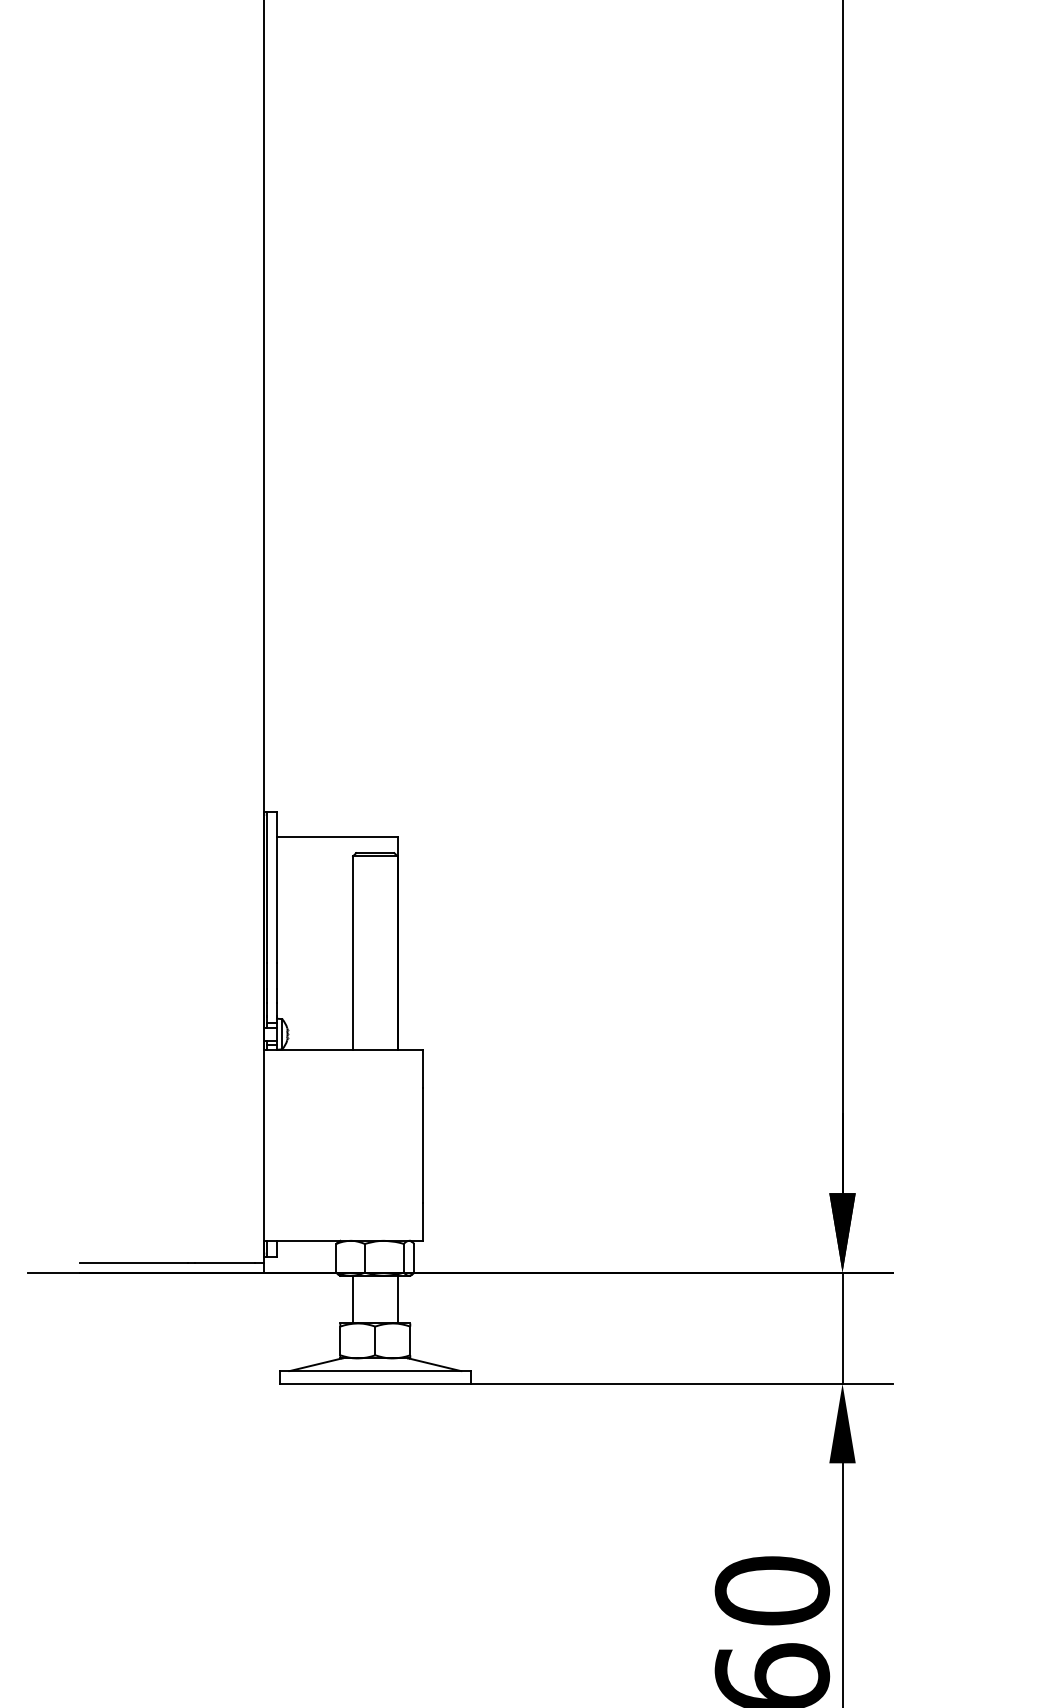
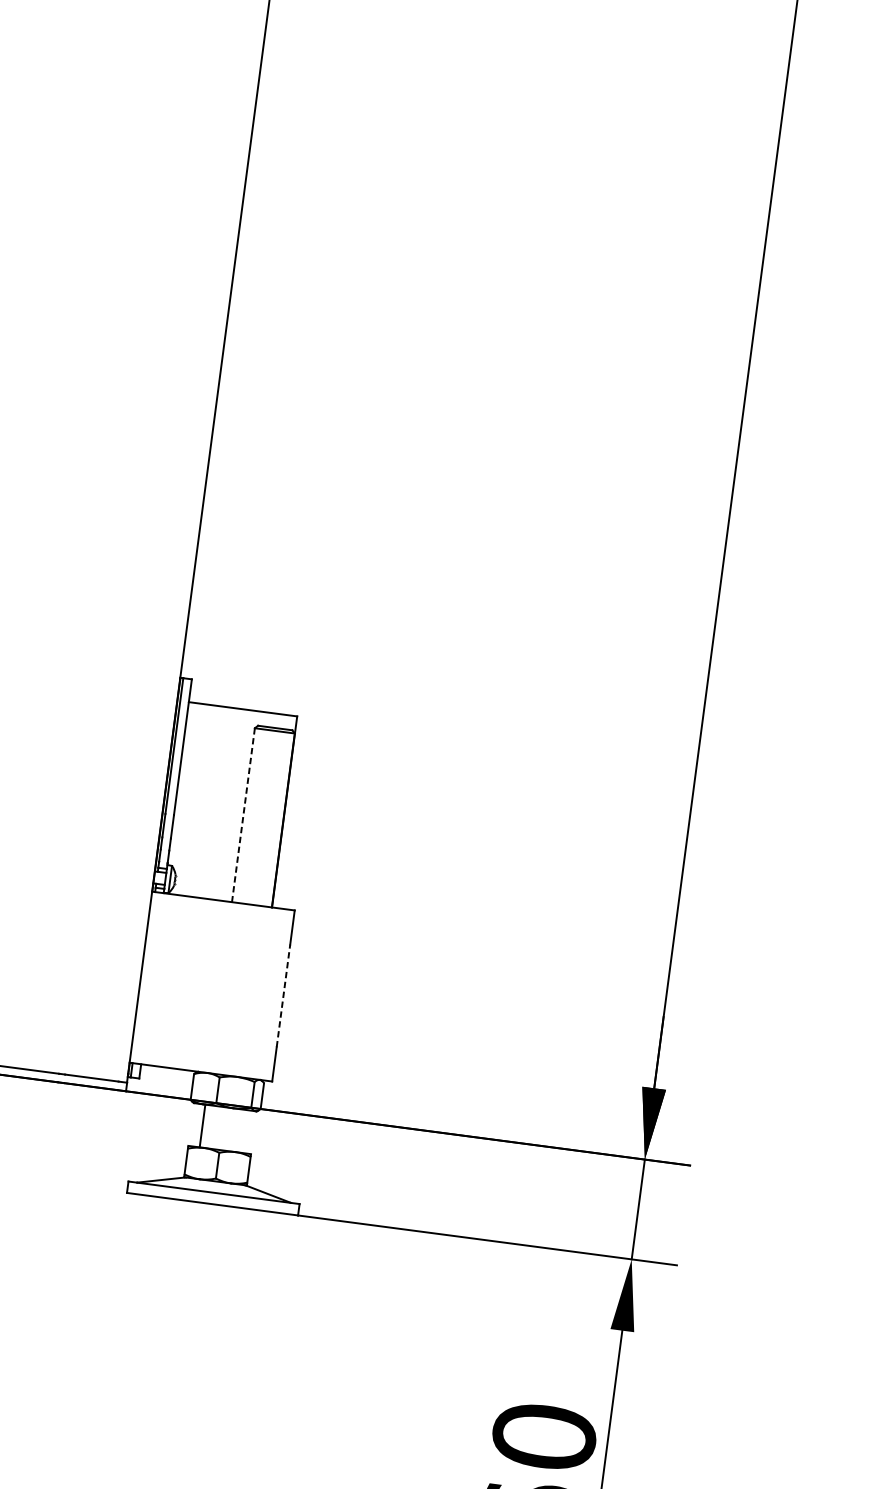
line: (353, 953) -> (243, 815), solid -> dashed
line: (422, 1145) -> (283, 995), solid -> dashed
line: (397, 1299) -> (242, 1131), removed

